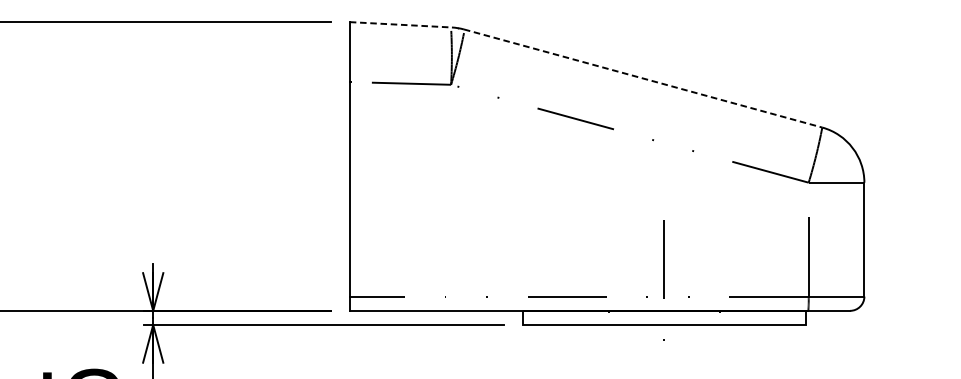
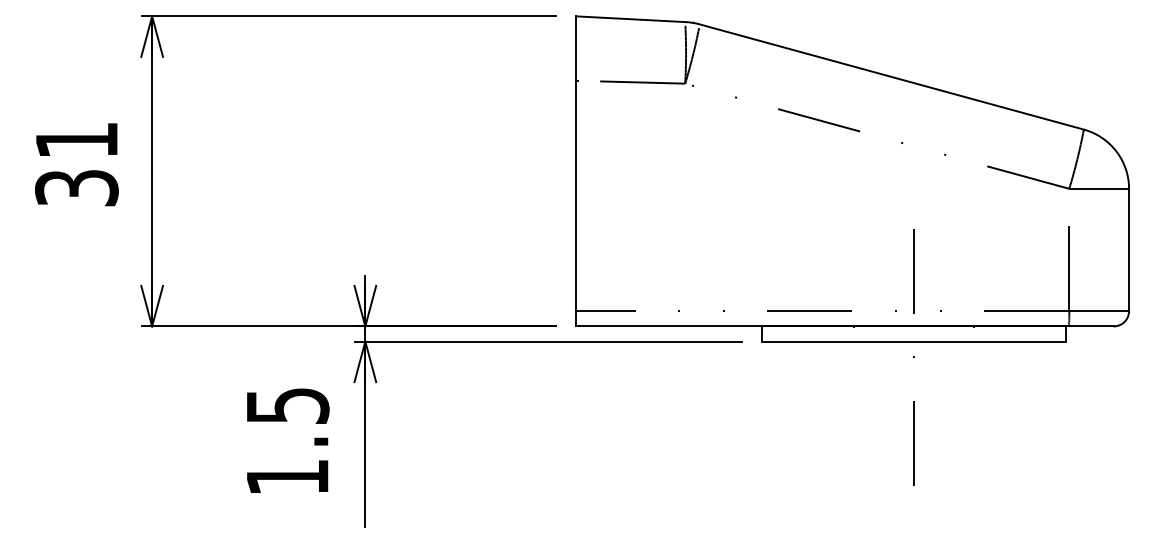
line: (401, 25) -> (631, 19), dashed -> solid
line: (643, 78) -> (891, 76), dashed -> solid

